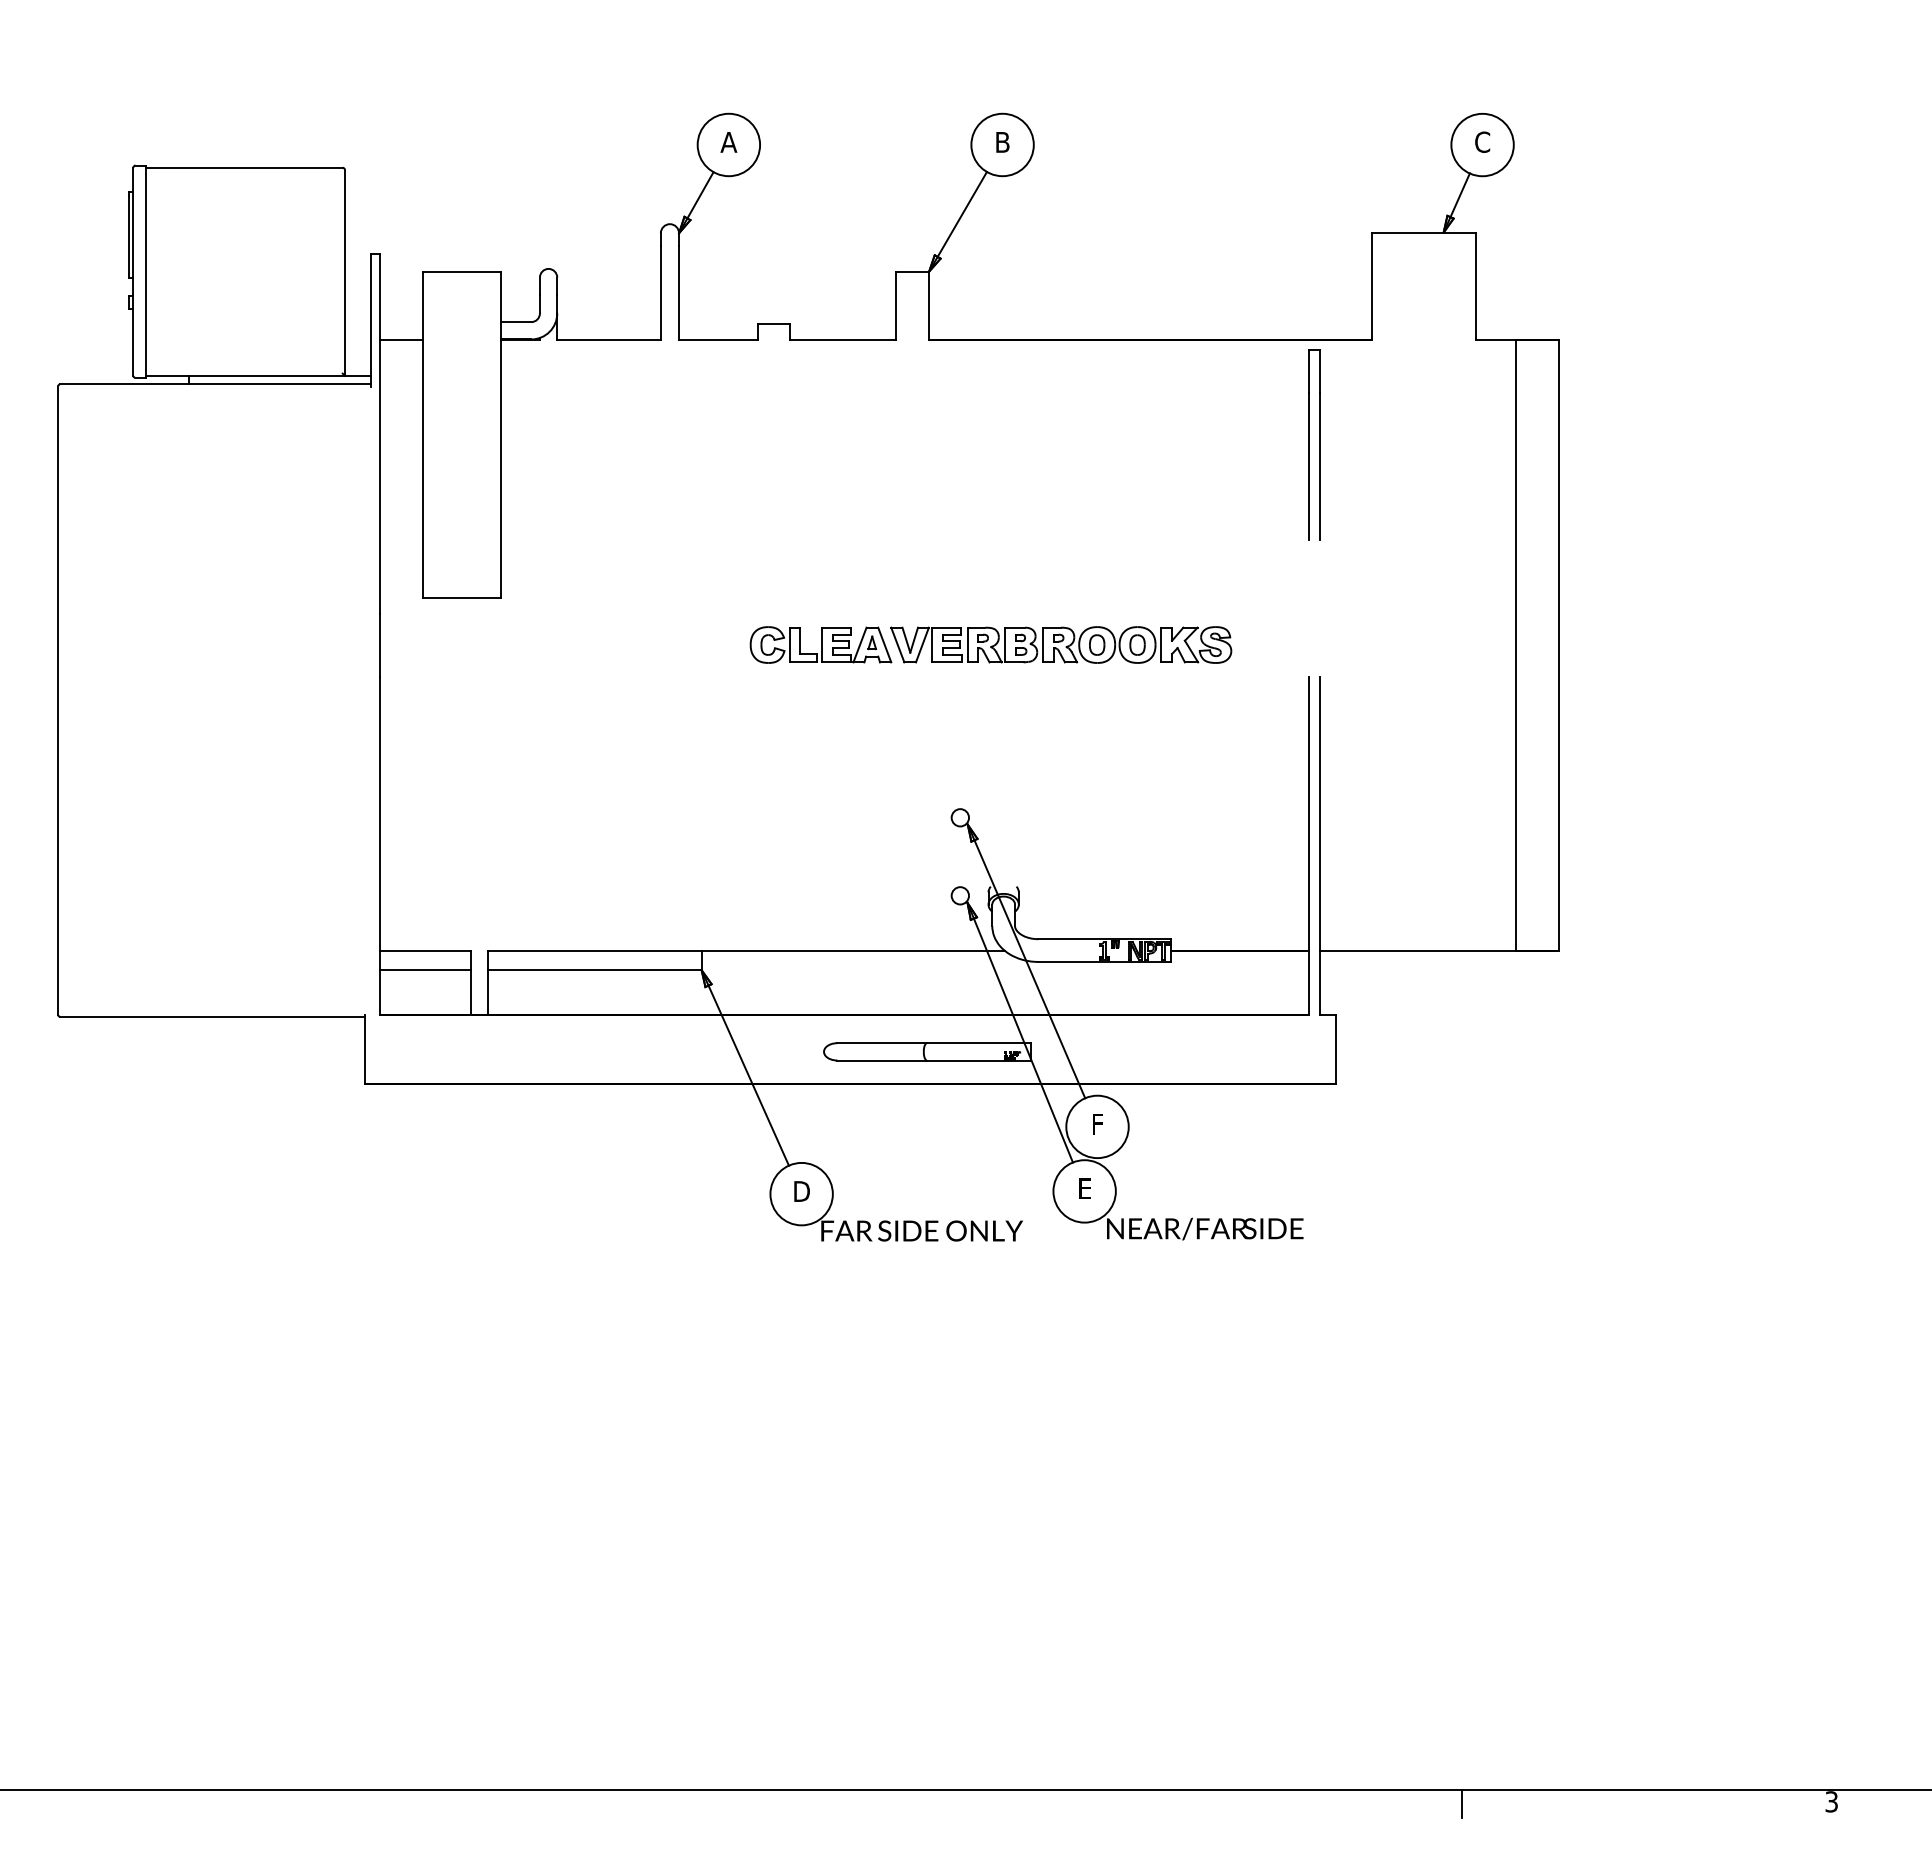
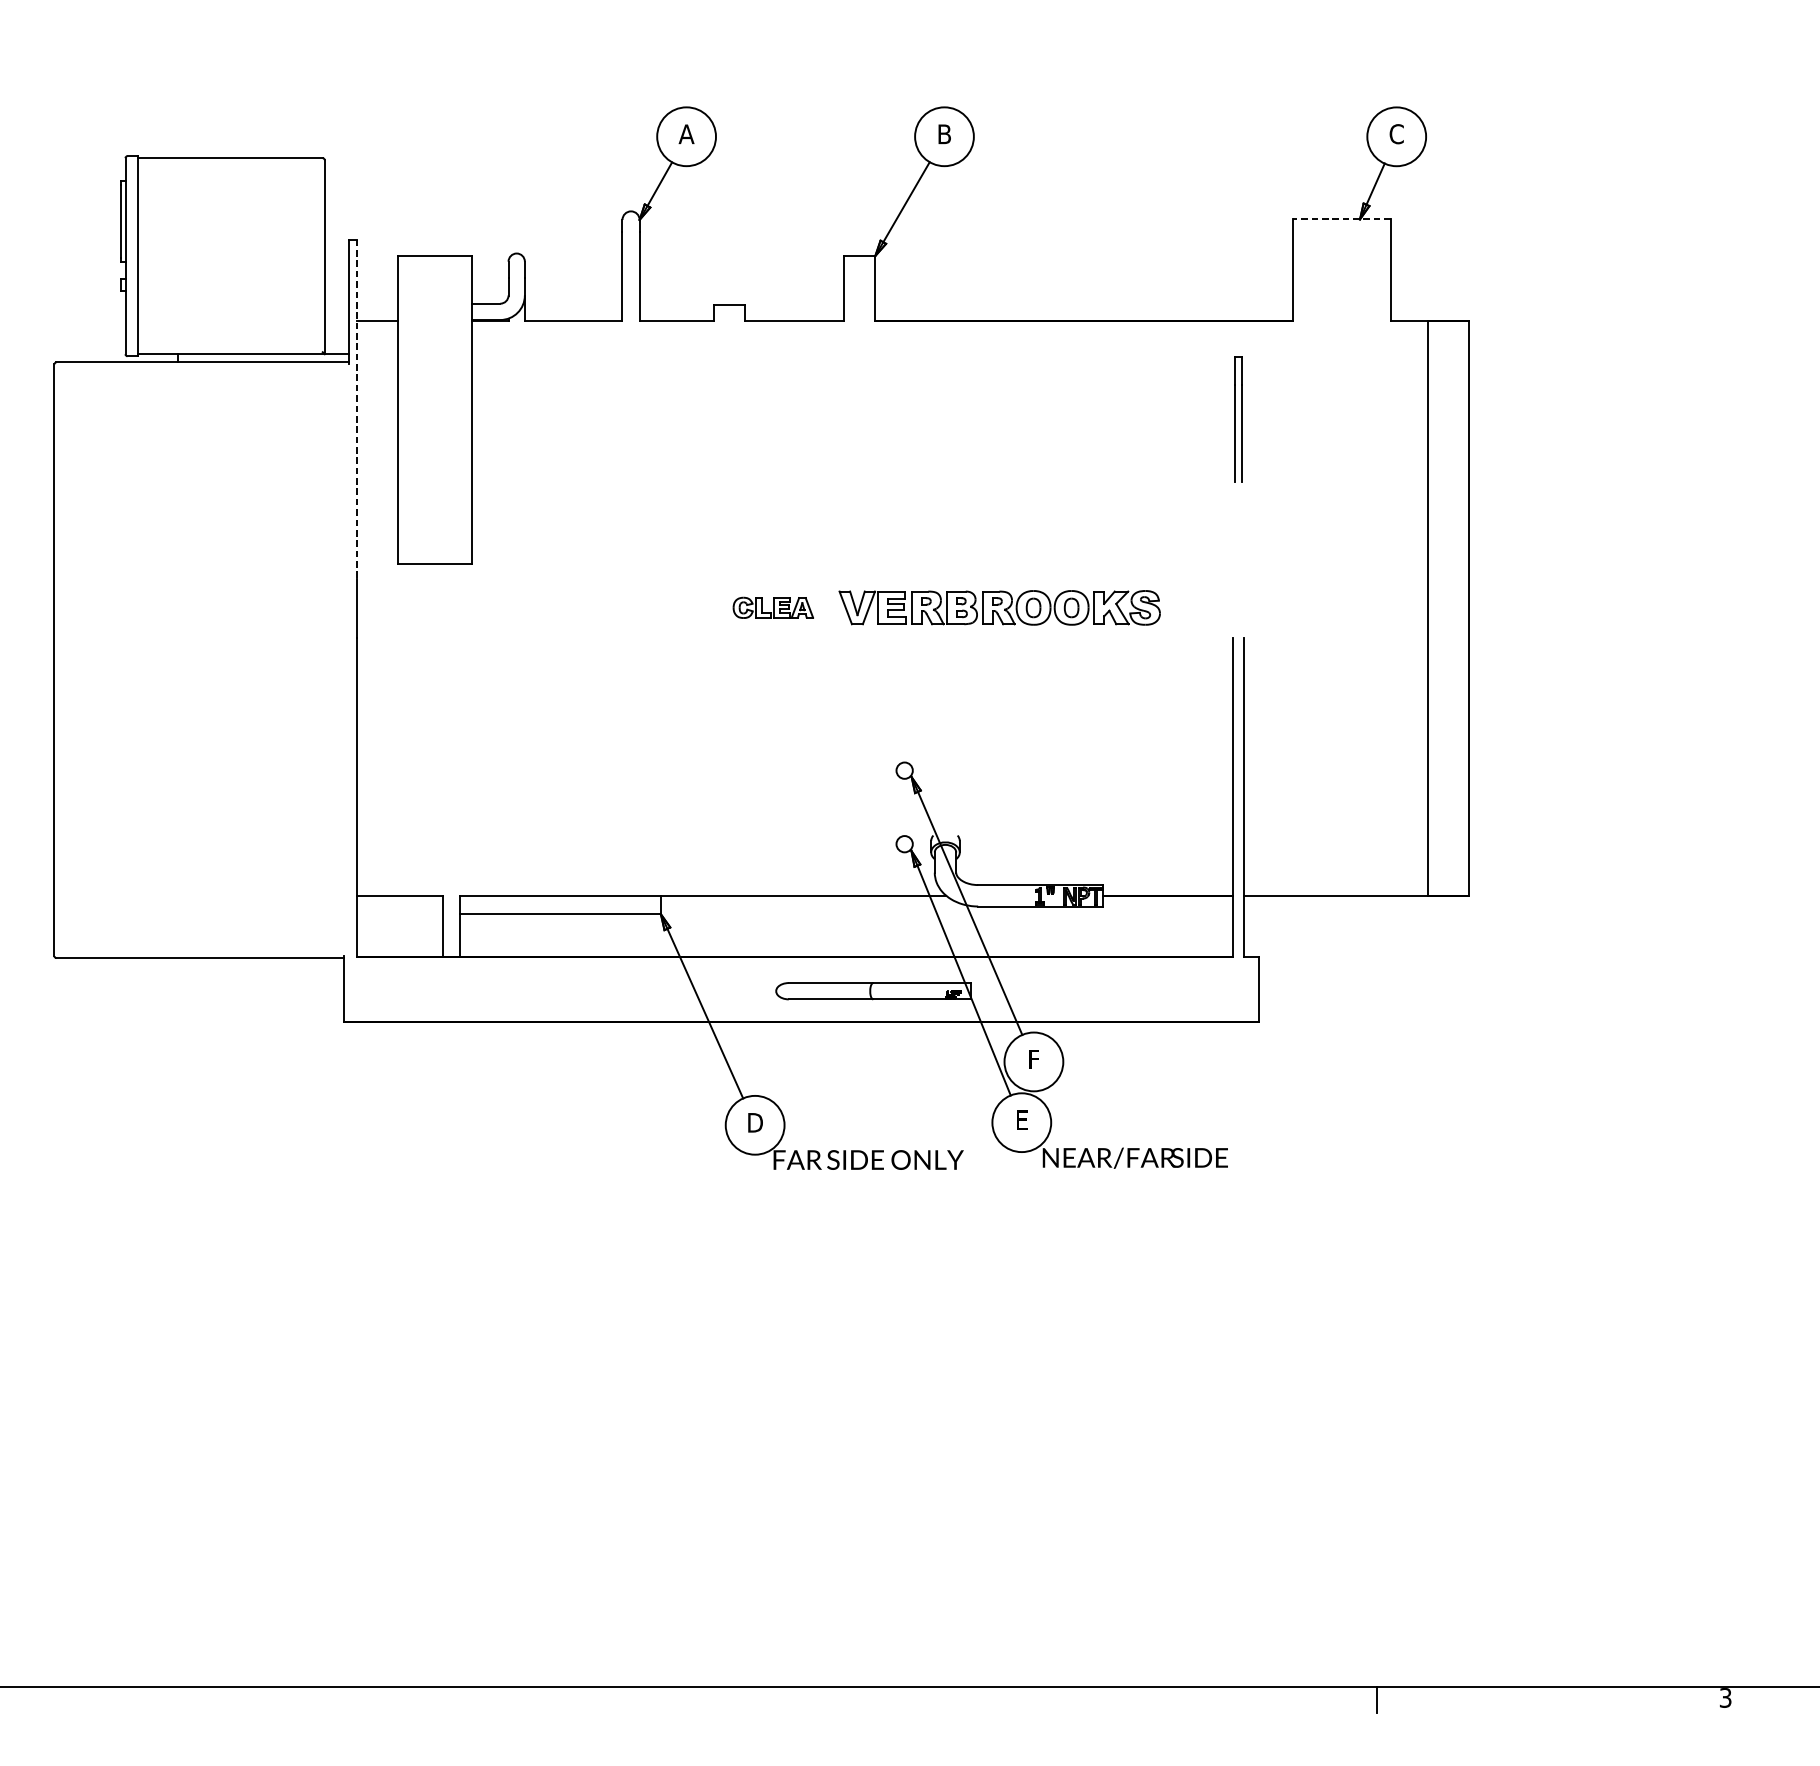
line: (1423, 232) -> (1341, 219), solid -> dashed
line: (379, 434) -> (357, 409), solid -> dashed
part: (1314, 444) -> (1238, 418), size x0.7
part: (820, 644) -> (772, 607), size x0.6
line: (424, 970) -> (399, 914), removed

